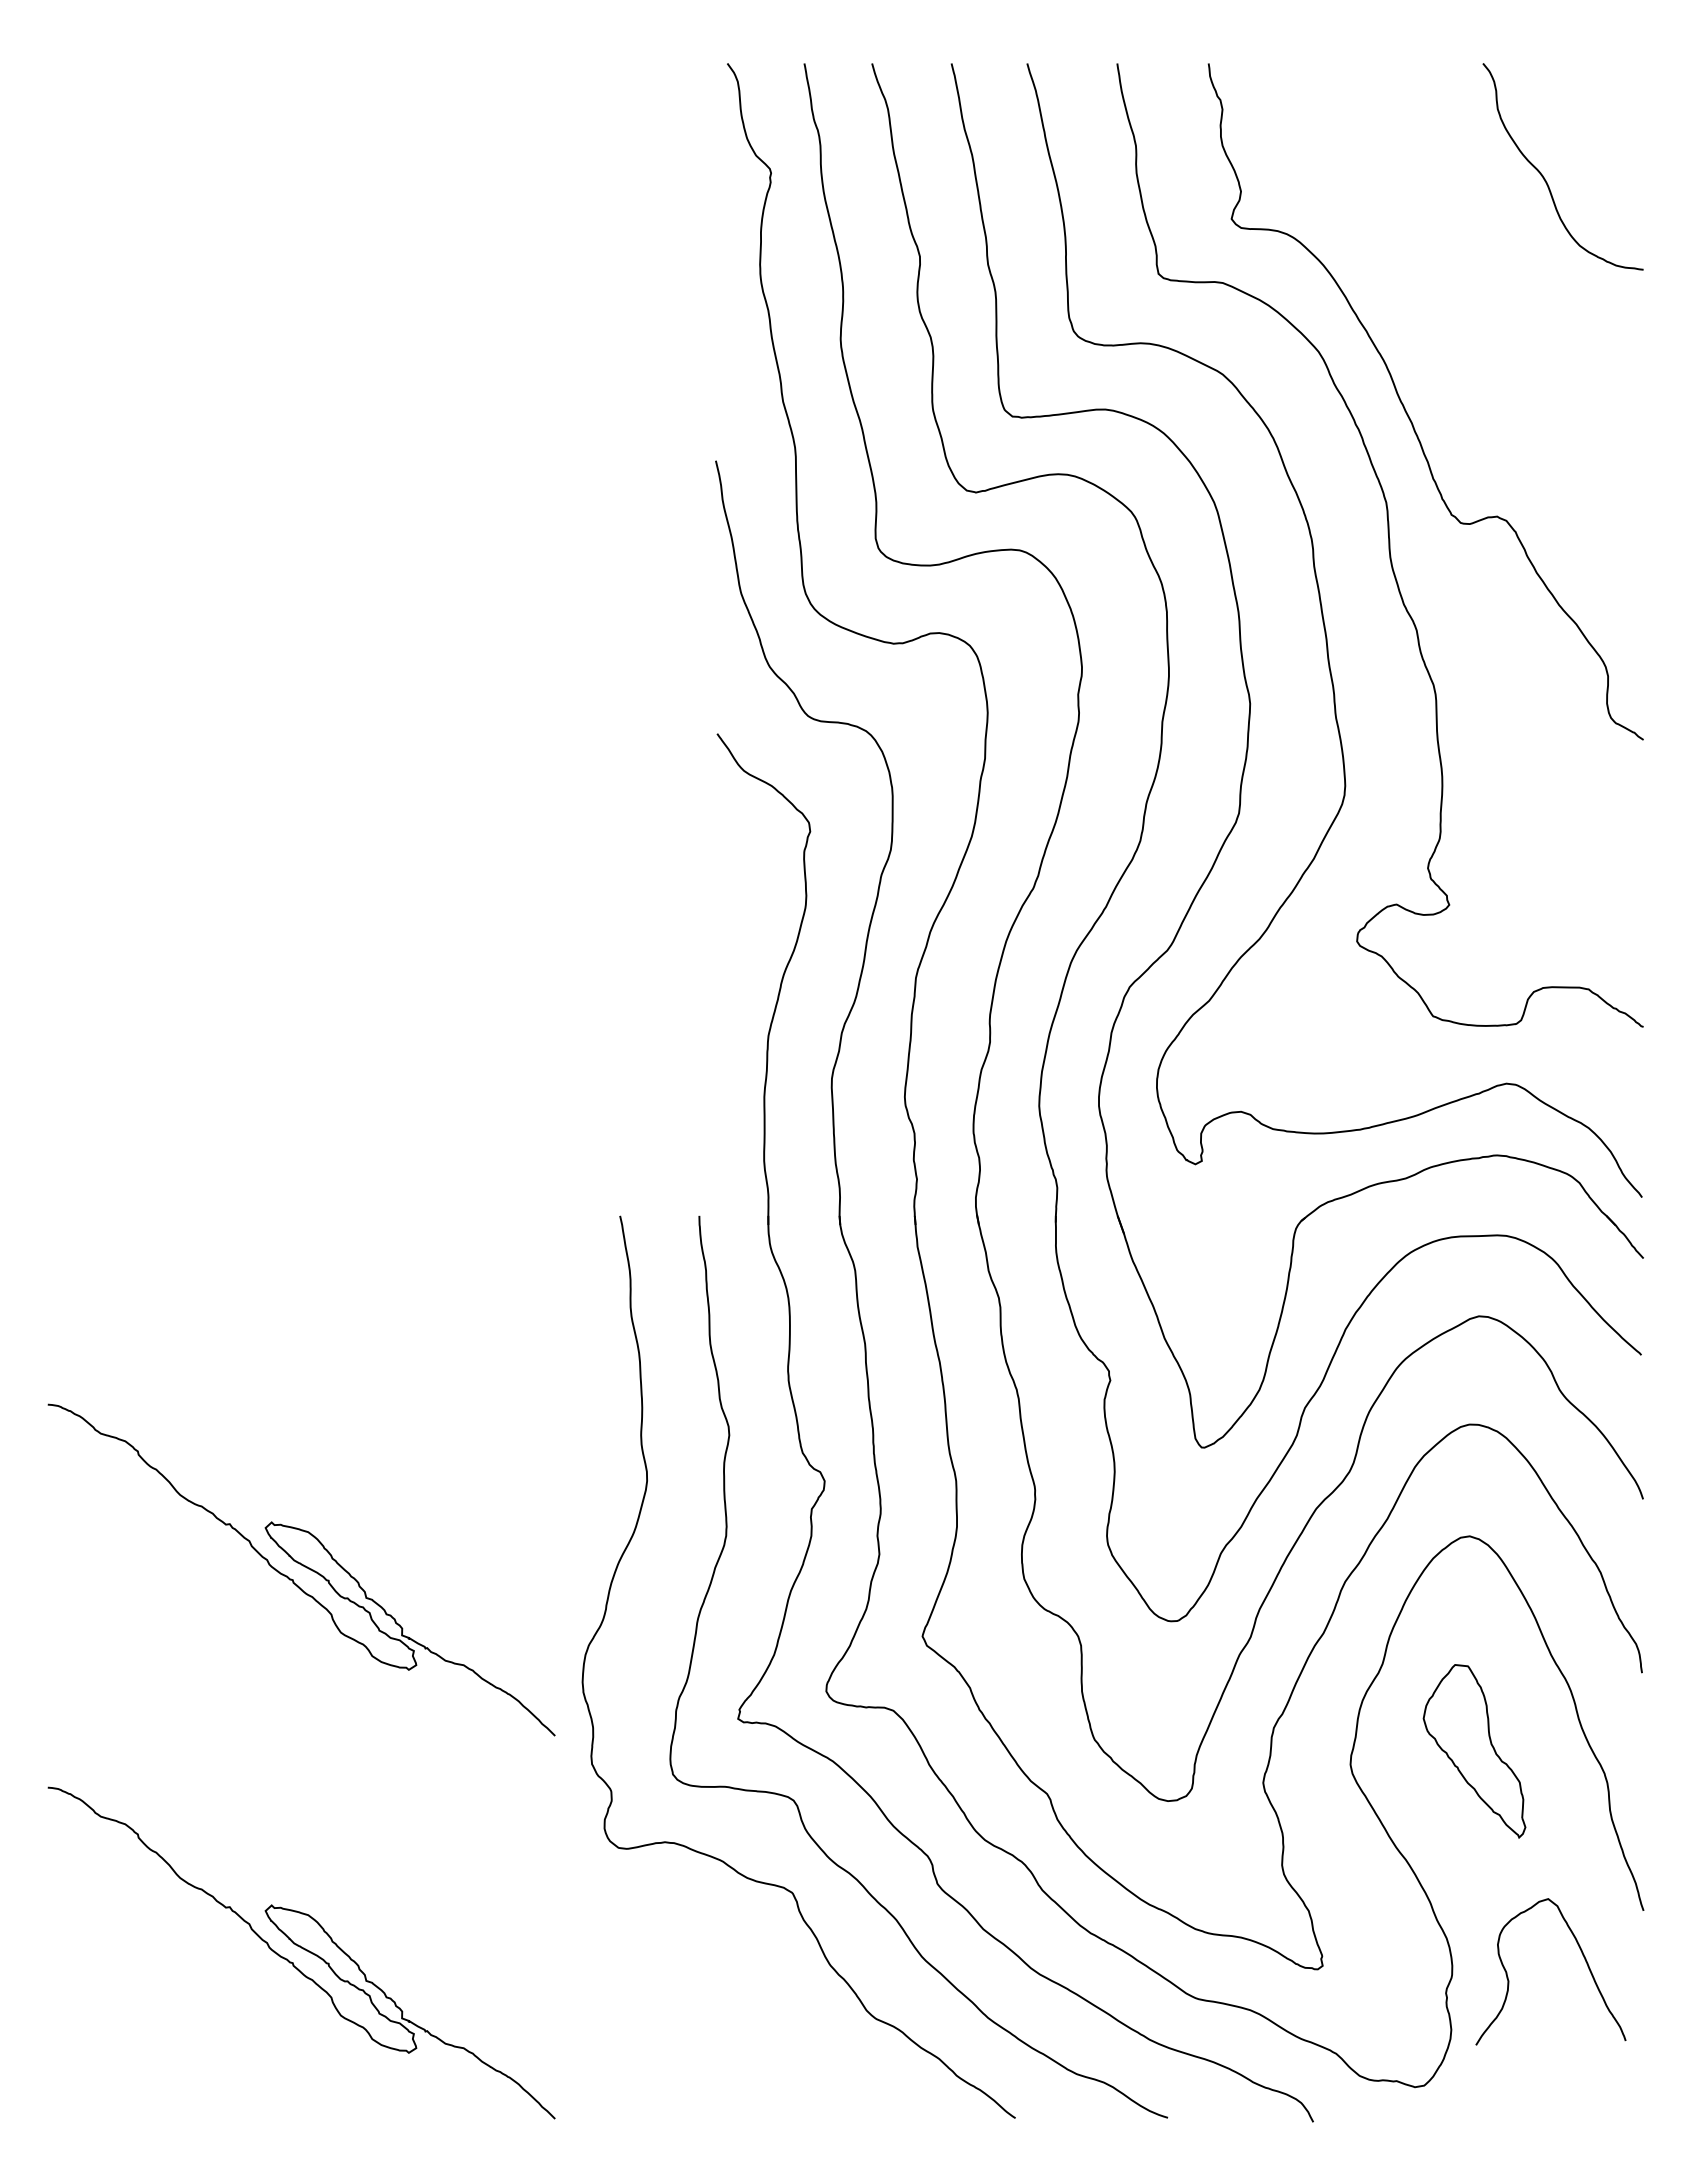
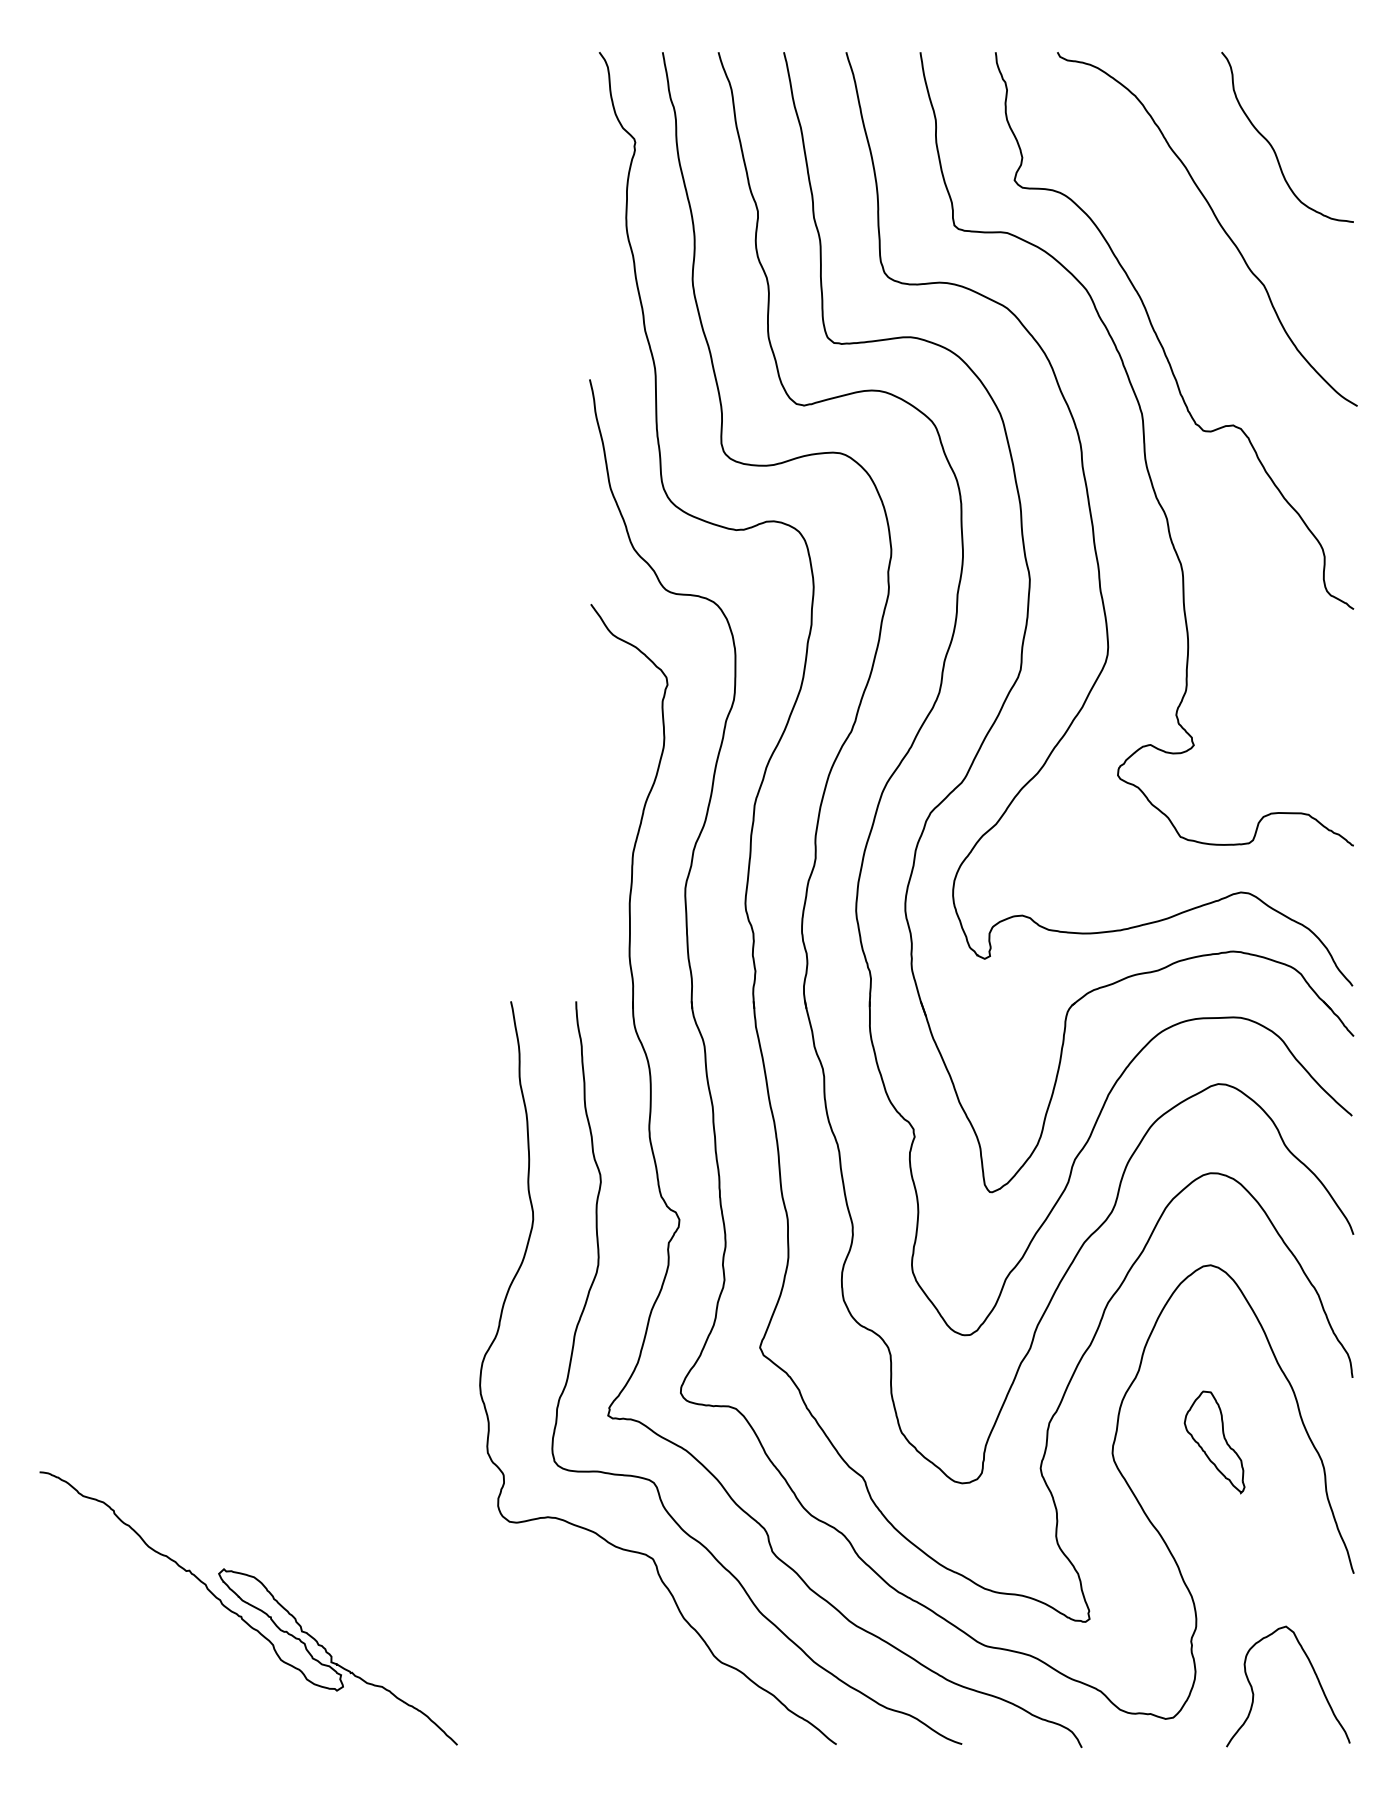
curve: (1478, 270) -> (1217, 222), added
curve: (303, 1566) -> (250, 1290), removed
part: (1474, 1751) -> (1214, 1442), size x0.71
curve: (1582, 1955) -> (1314, 1673), moved

